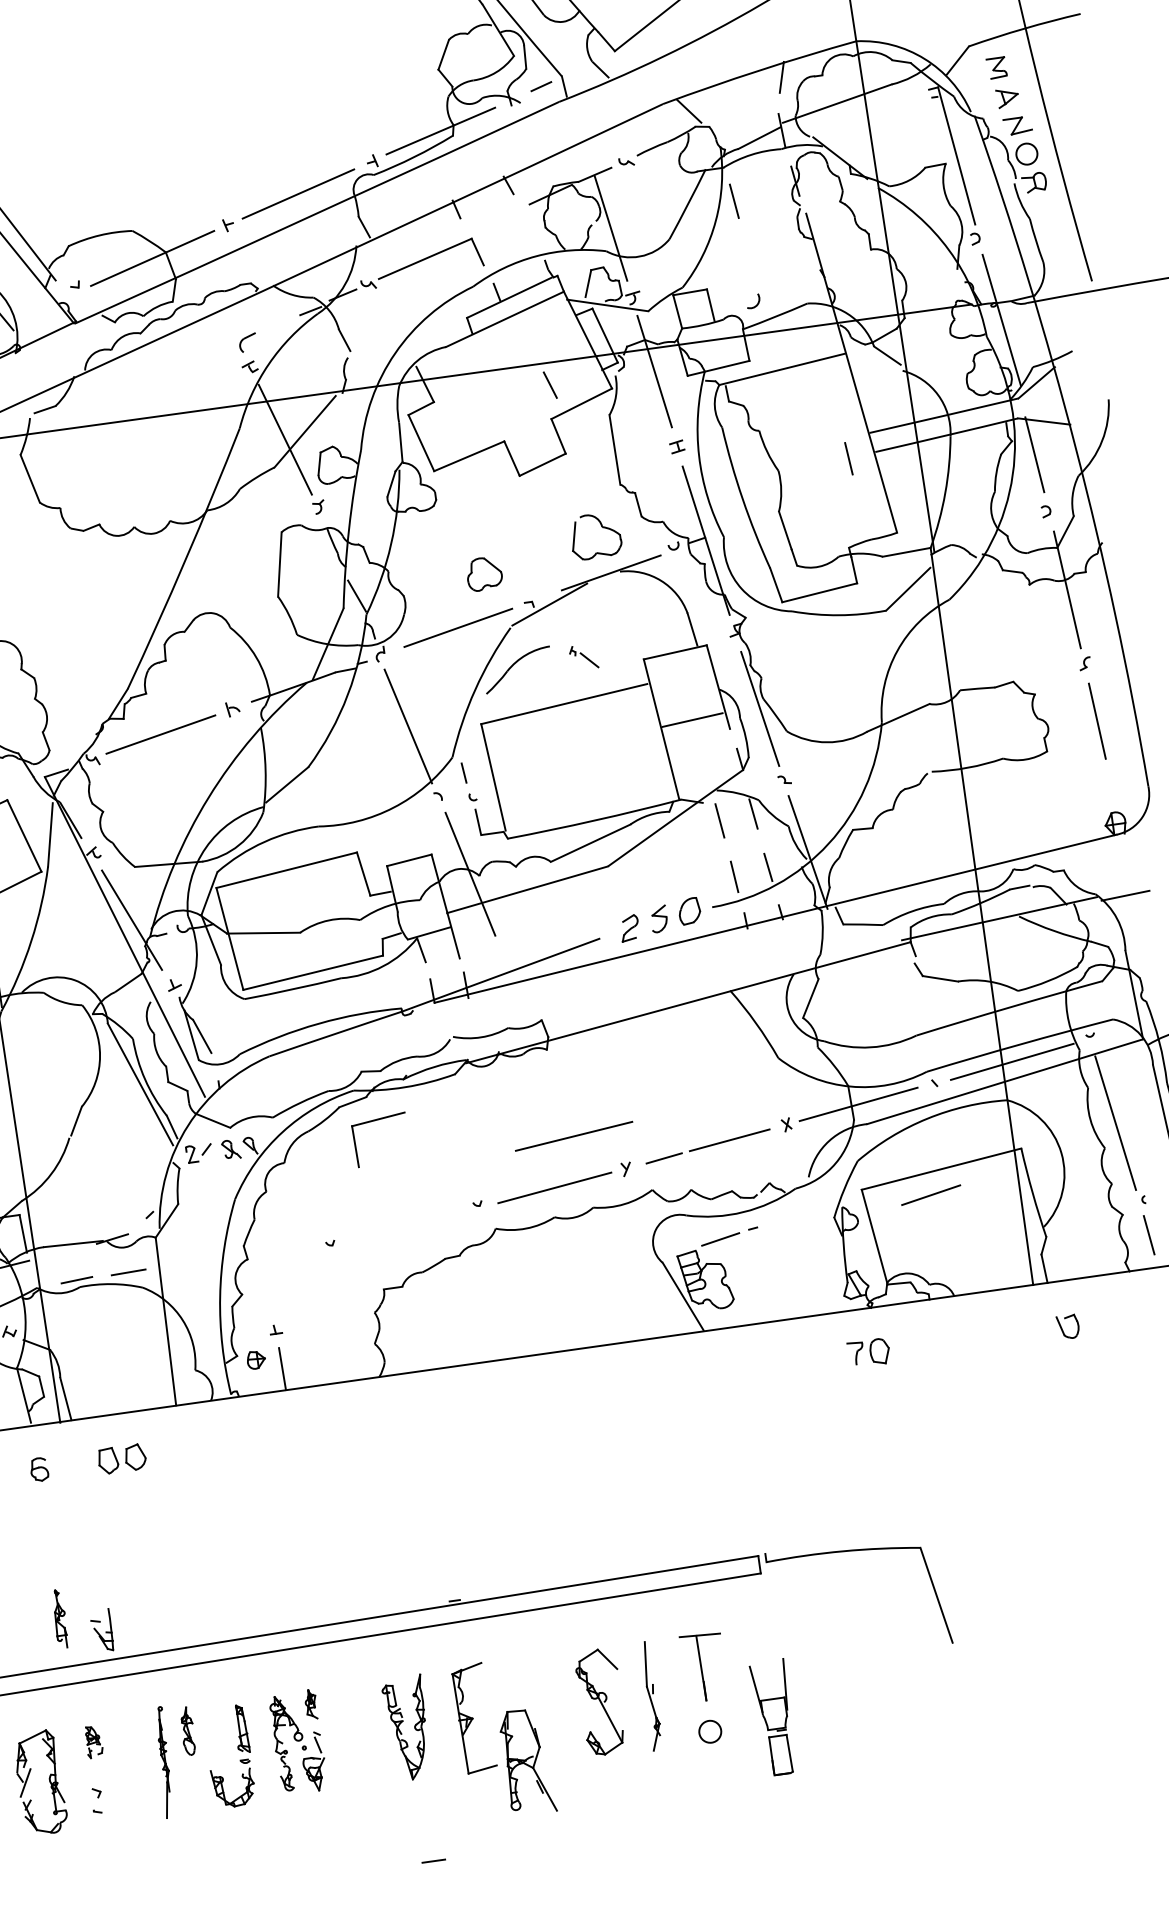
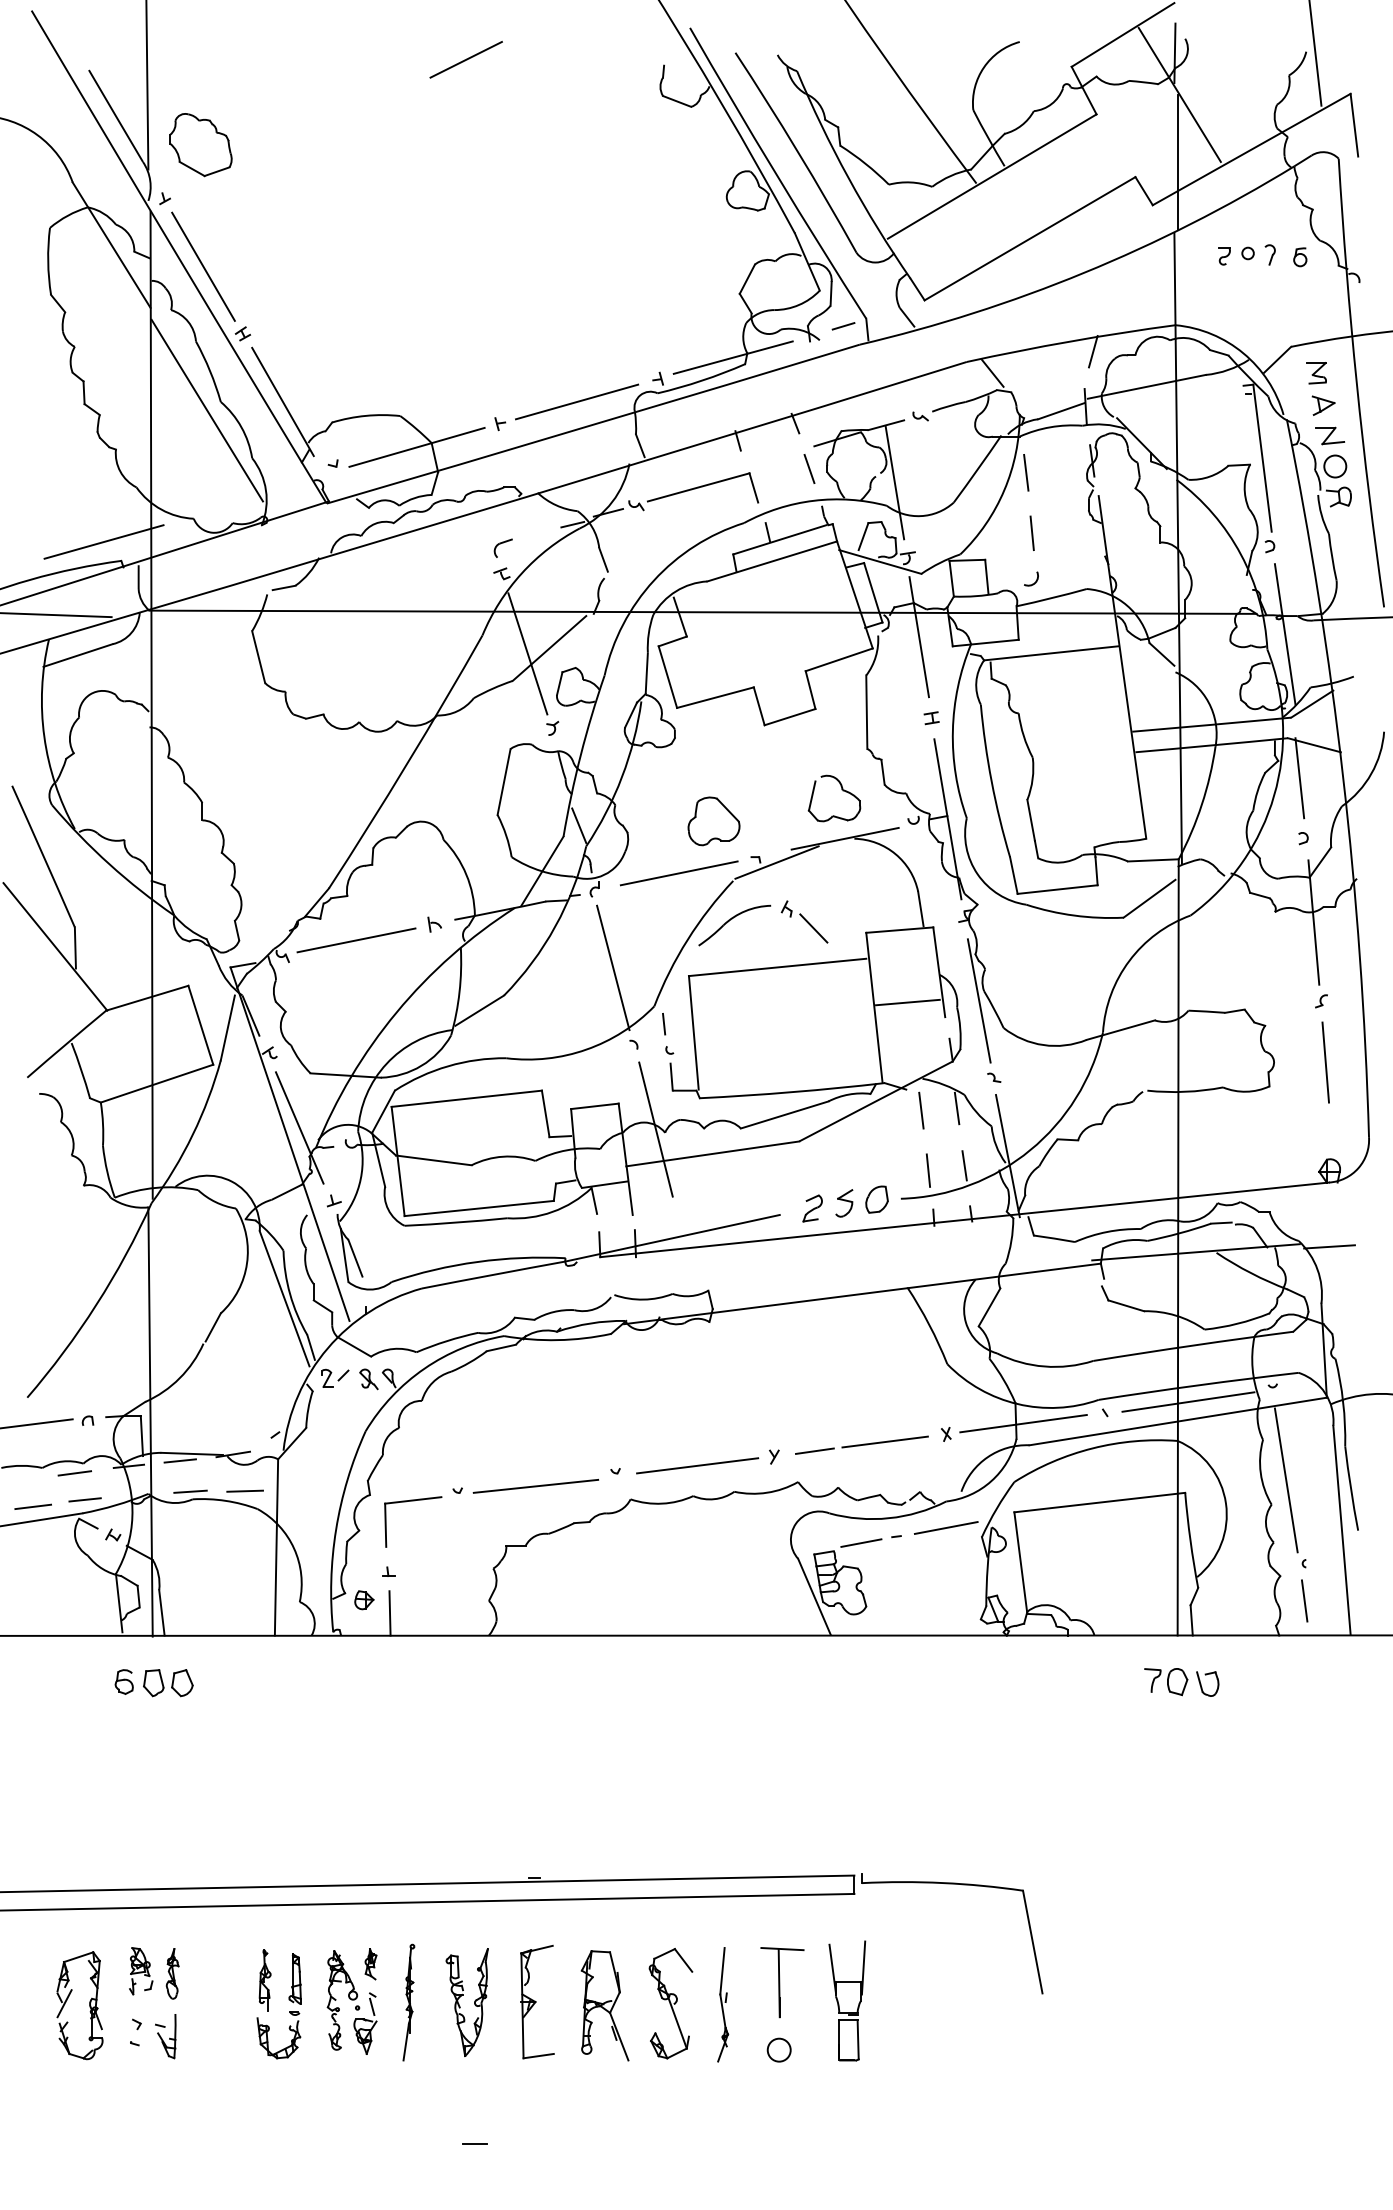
line: (550, 384) -> (809, 468), moved
line: (848, 458) -> (1031, 532), moved
part: (483, 574) -> (713, 821), size x1.43
part: (583, 656) -> (804, 921), size x1.67
part: (378, 1120) -> (413, 1501), moved
line: (573, 1135) -> (535, 1485), moved
line: (931, 1194) -> (946, 1527), moved
line: (62, 1251) -> (179, 1460), added
part: (869, 1353) -> (1166, 1682), moved
part: (122, 1459) -> (168, 1683), moved
part: (59, 1619) -> (264, 1980), moved
part: (101, 1630) -> (165, 2036), moved
part: (774, 1717) -> (847, 2000), moved
part: (187, 1731) -> (172, 1973), moved
part: (94, 1742) -> (141, 1971), size x1.43
part: (526, 1761) -> (604, 2005), moved
part: (163, 1762) -> (408, 2002), moved

